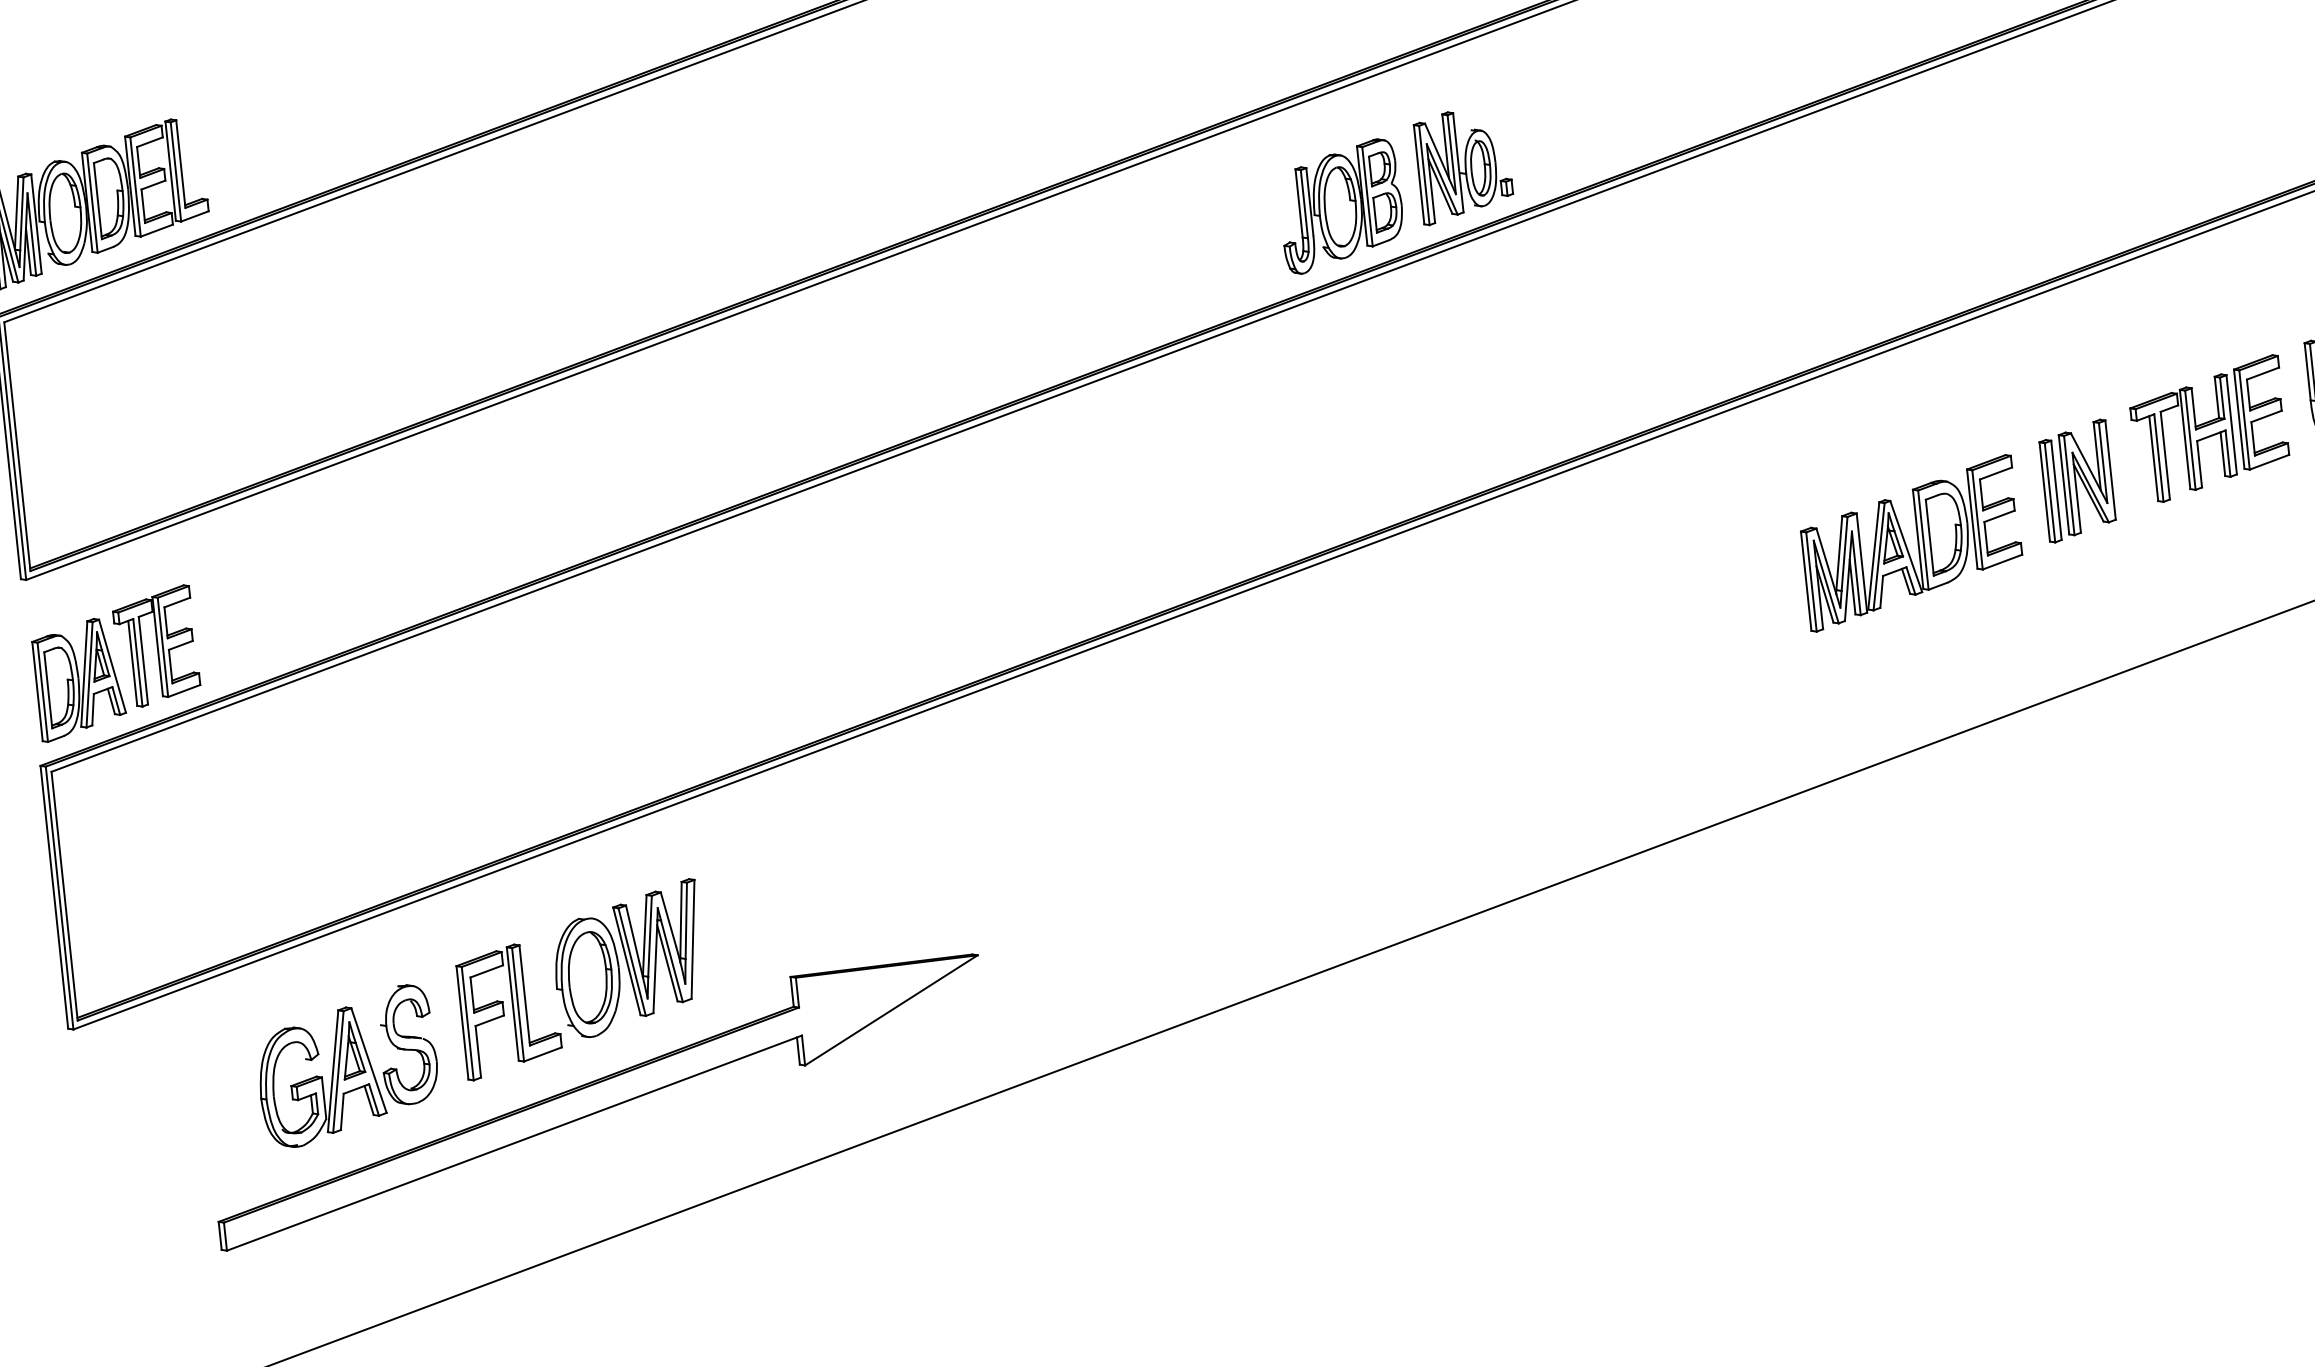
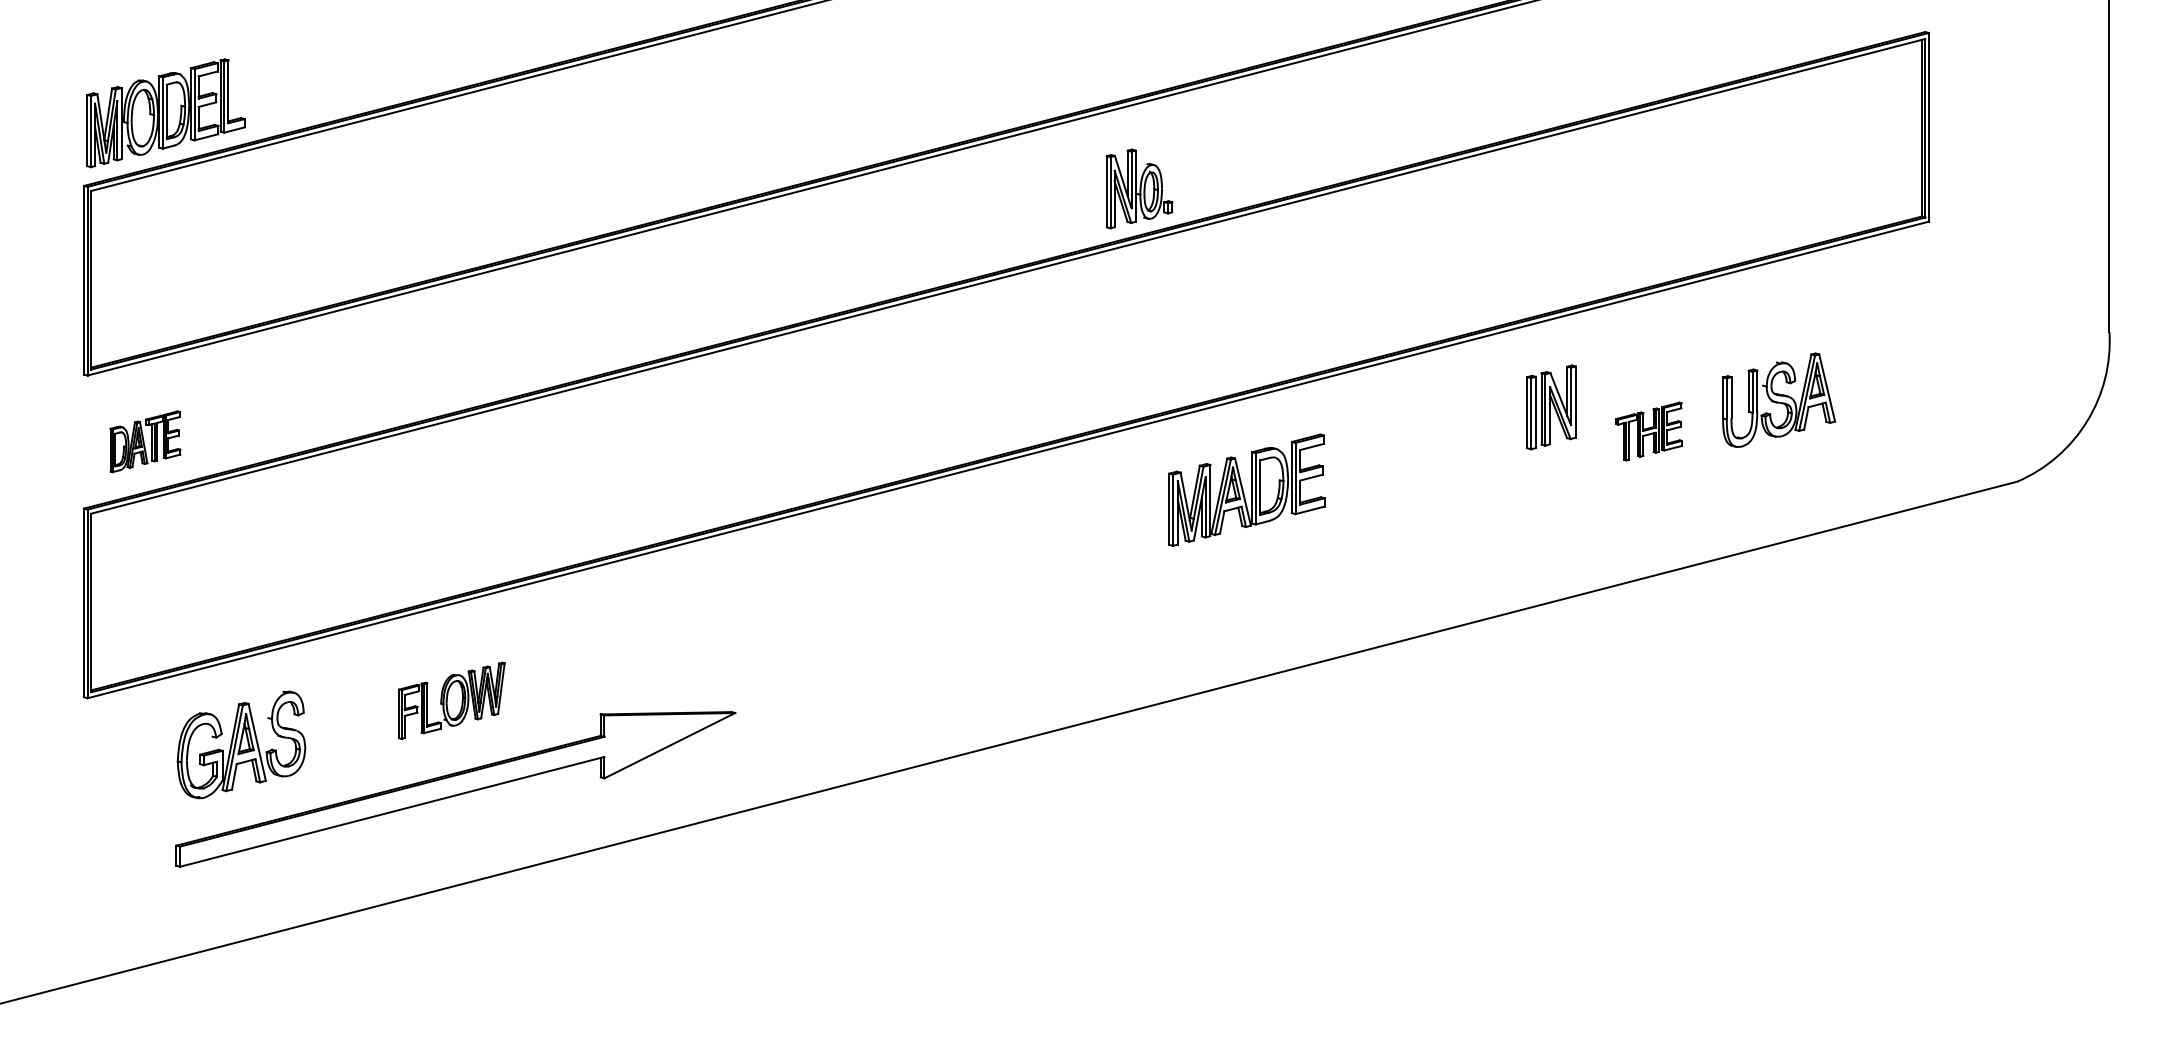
part: (1341, 206) -> (1049, 208), removed
part: (2208, 429) -> (1648, 431), size x0.6
part: (2077, 481) -> (1551, 407), moved
part: (1910, 542) -> (1246, 489), moved
part: (116, 663) -> (145, 441), size x0.6
part: (580, 979) -> (451, 700), size x0.6
part: (347, 1065) -> (241, 744), moved

